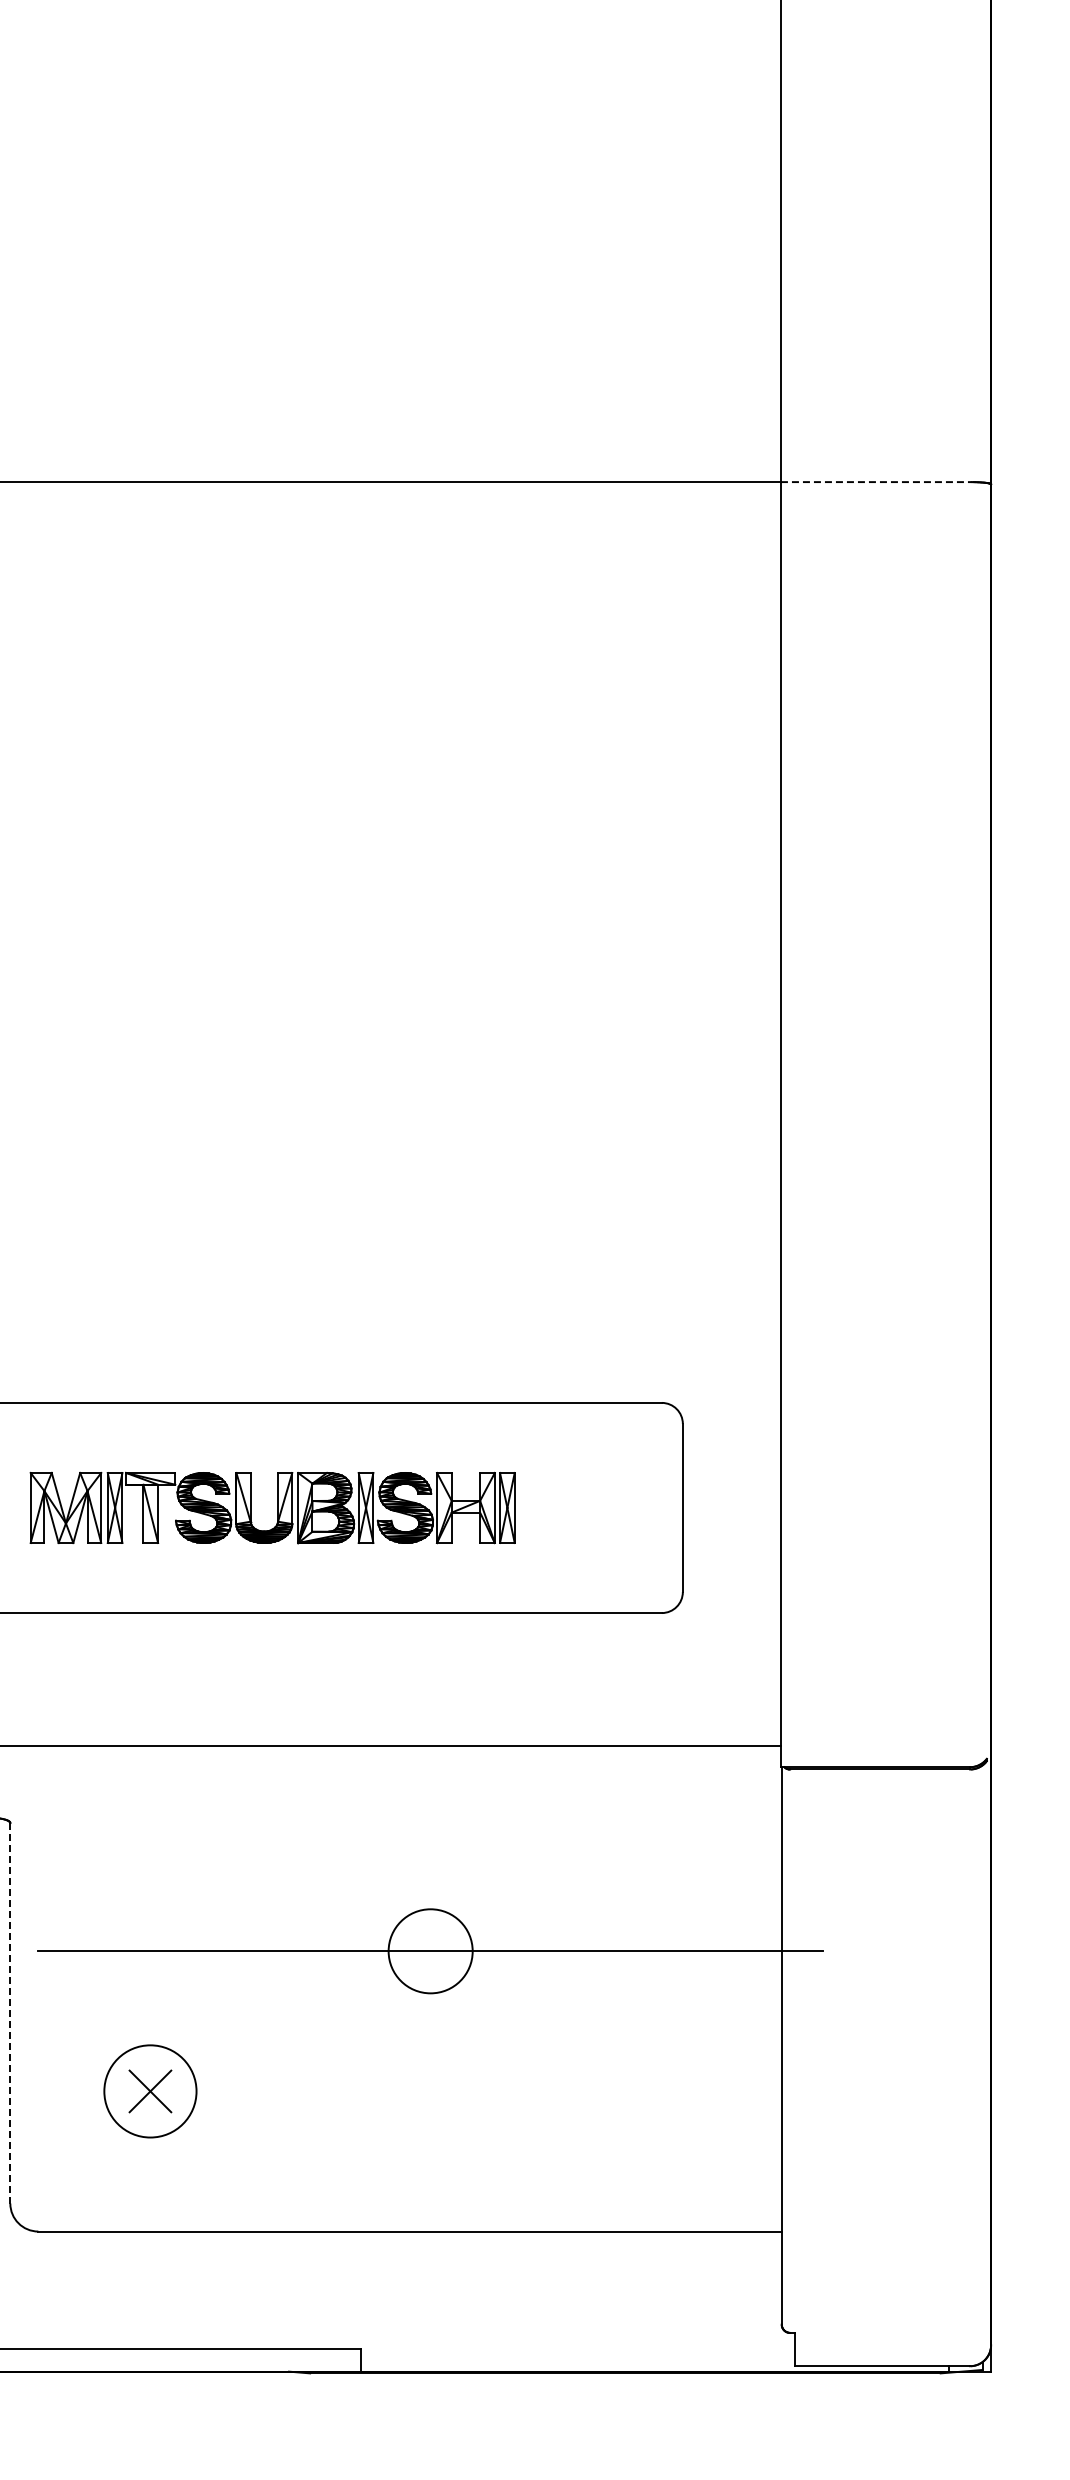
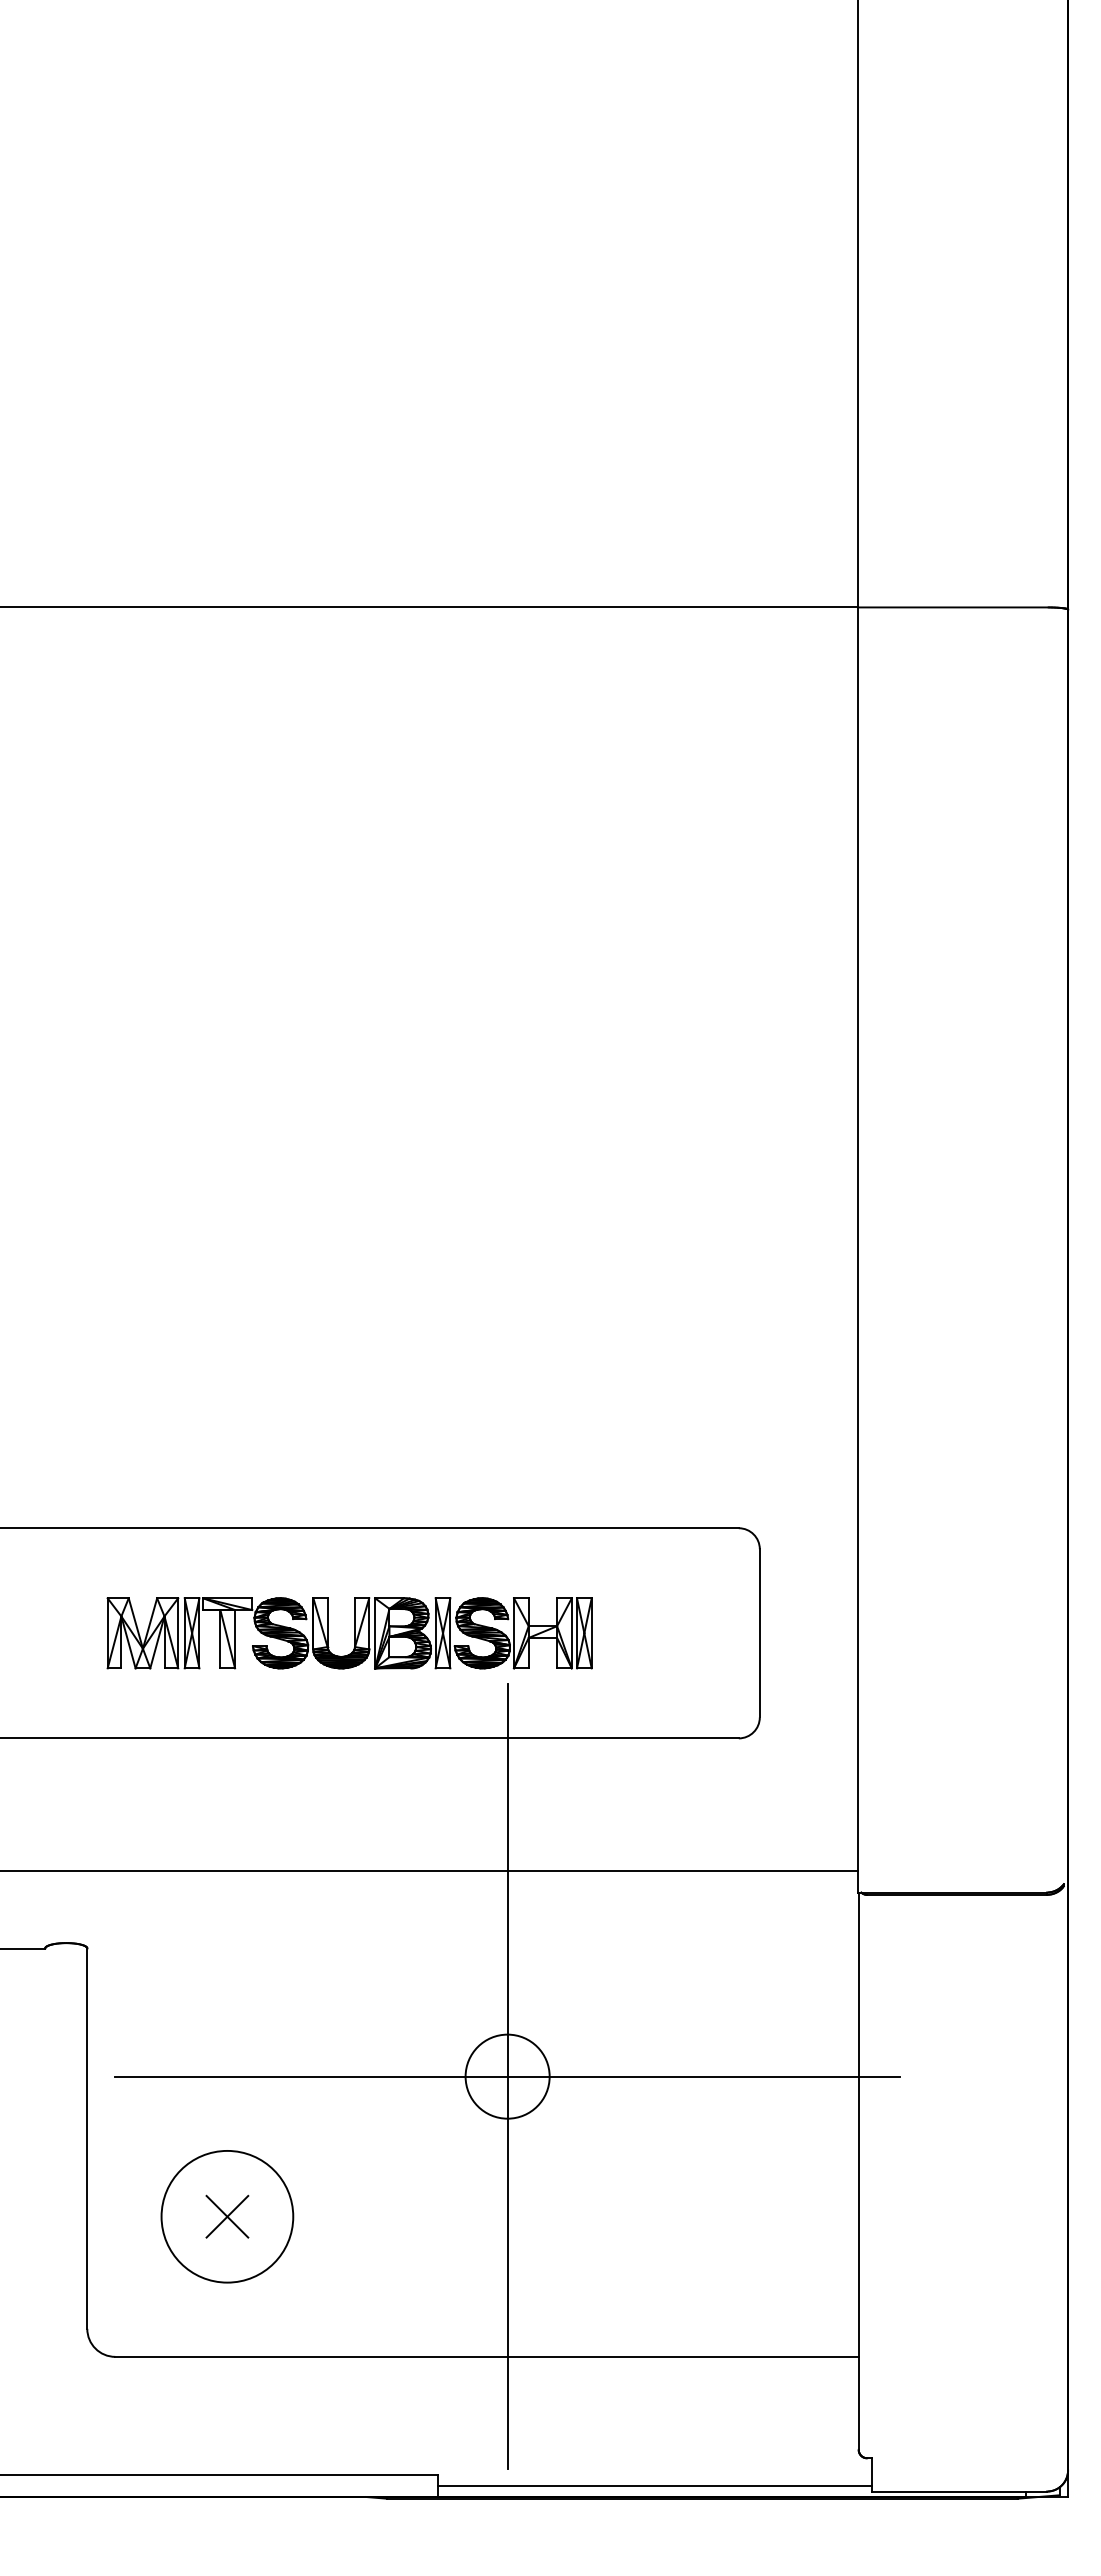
line: (876, 482) -> (953, 607), dashed -> solid
line: (430, 1951) -> (507, 2076), added
line: (10, 2013) -> (87, 2138), dashed -> solid
circle: (150, 2091) -> (227, 2216), size x1.43
line: (577, 2360) -> (654, 2485), added

